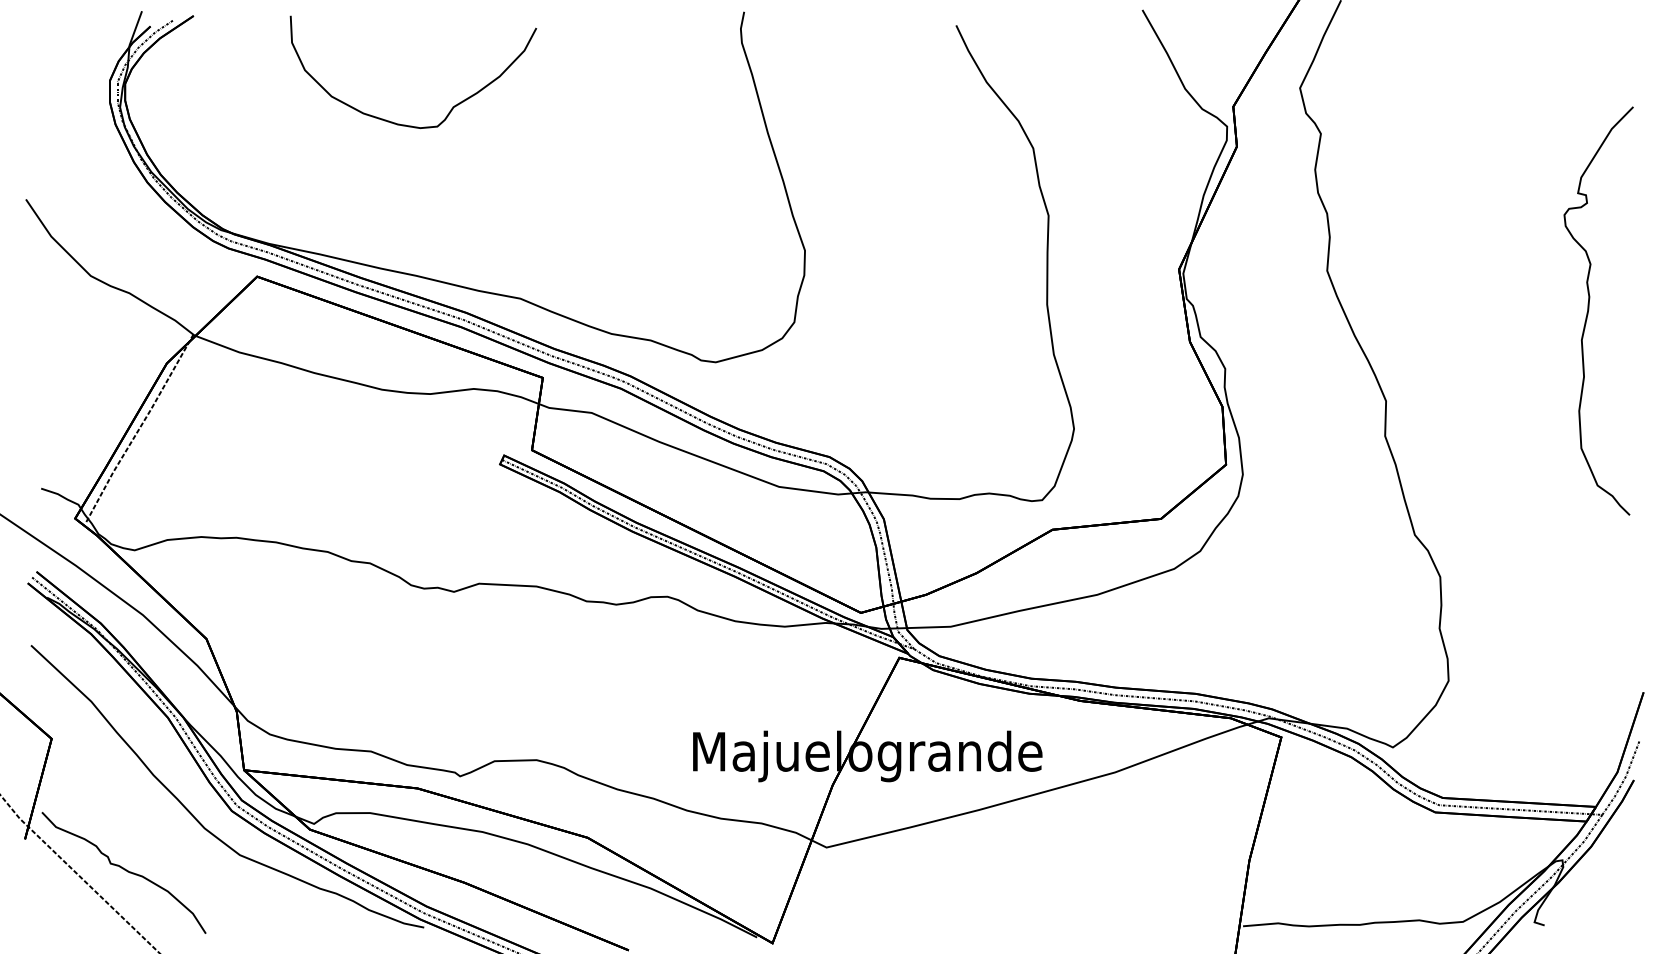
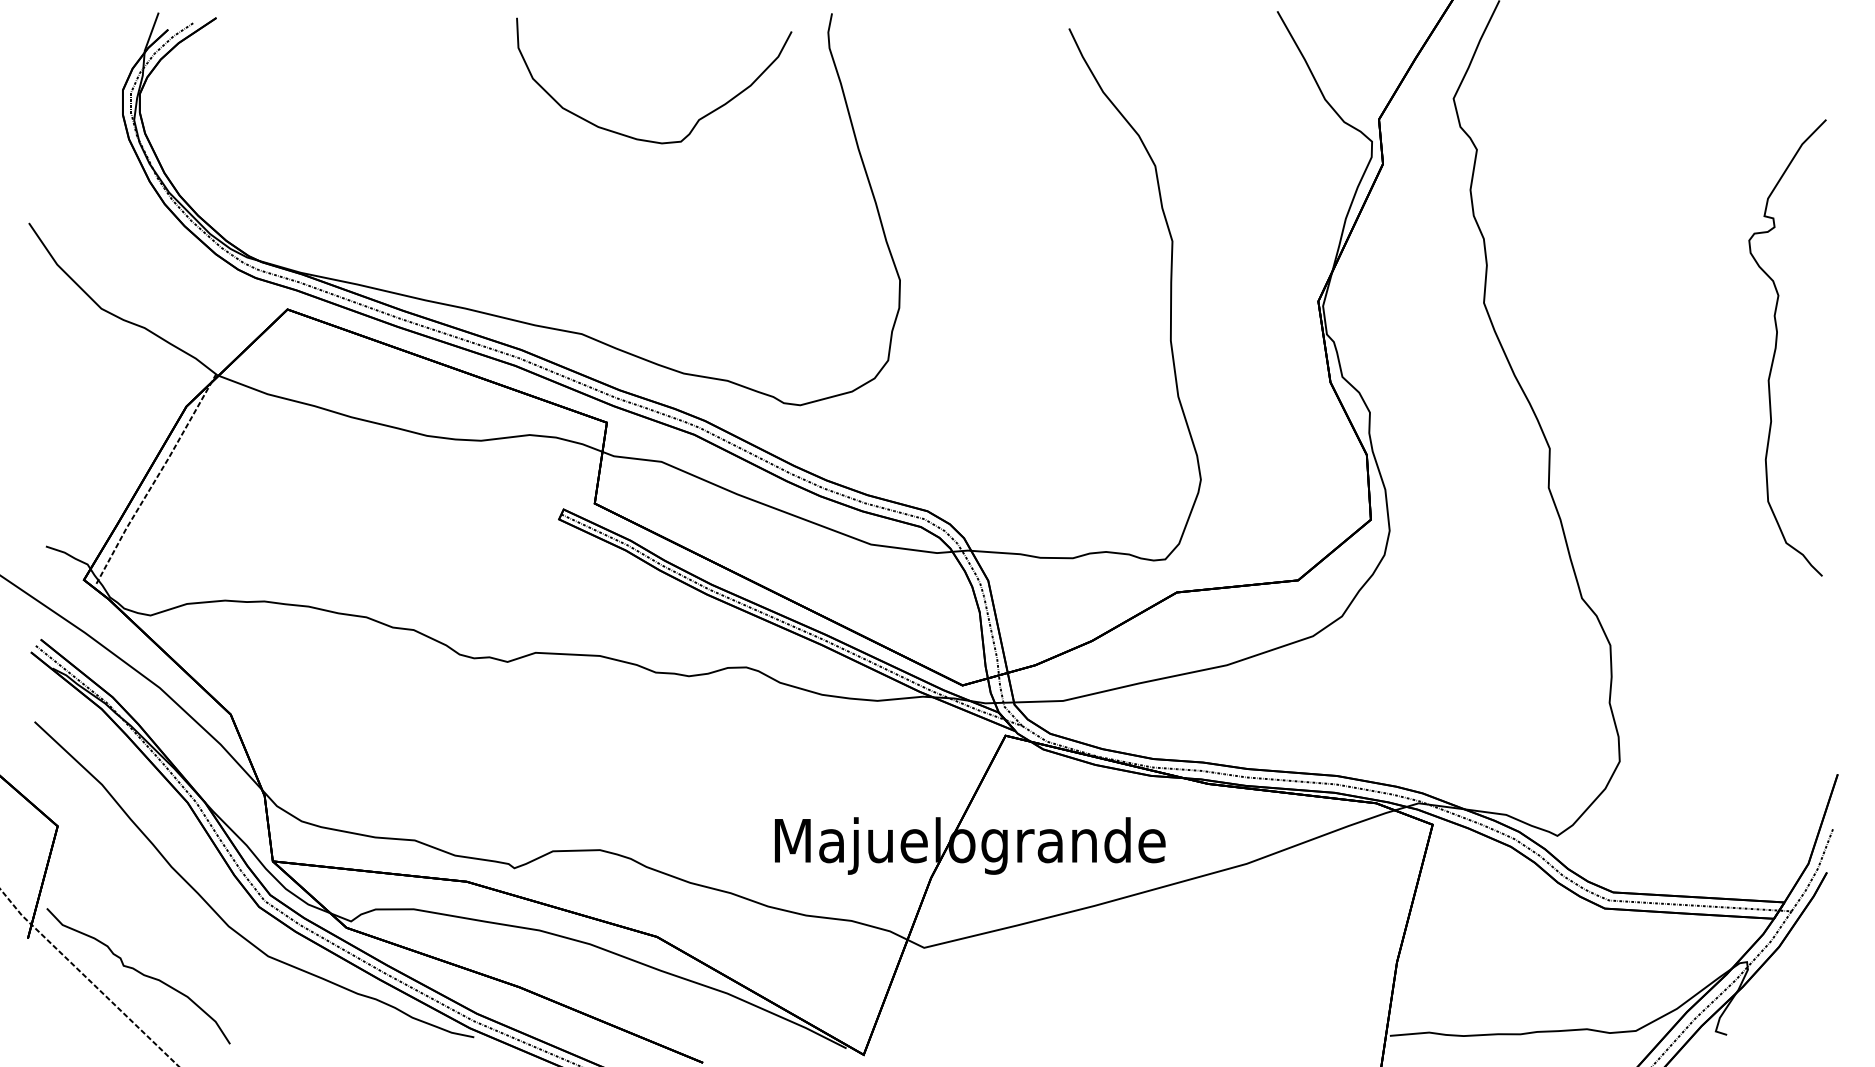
part: (451, 108) -> (696, 121), moved

